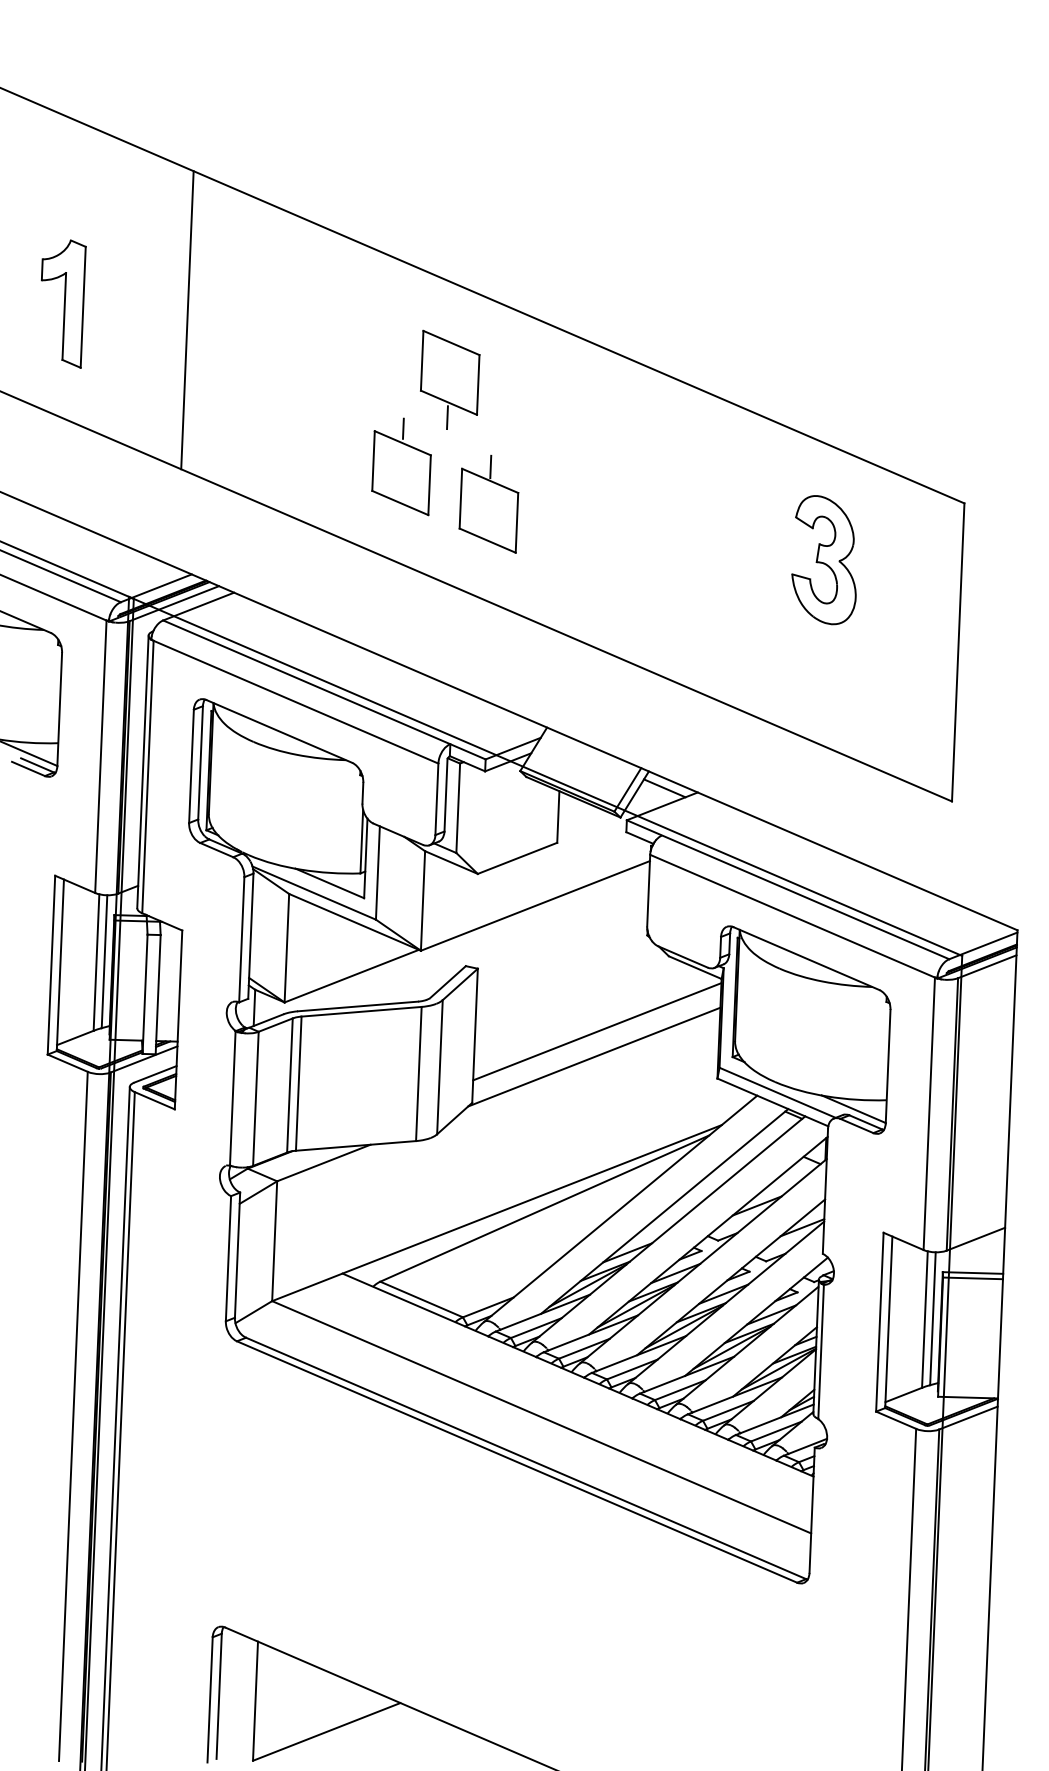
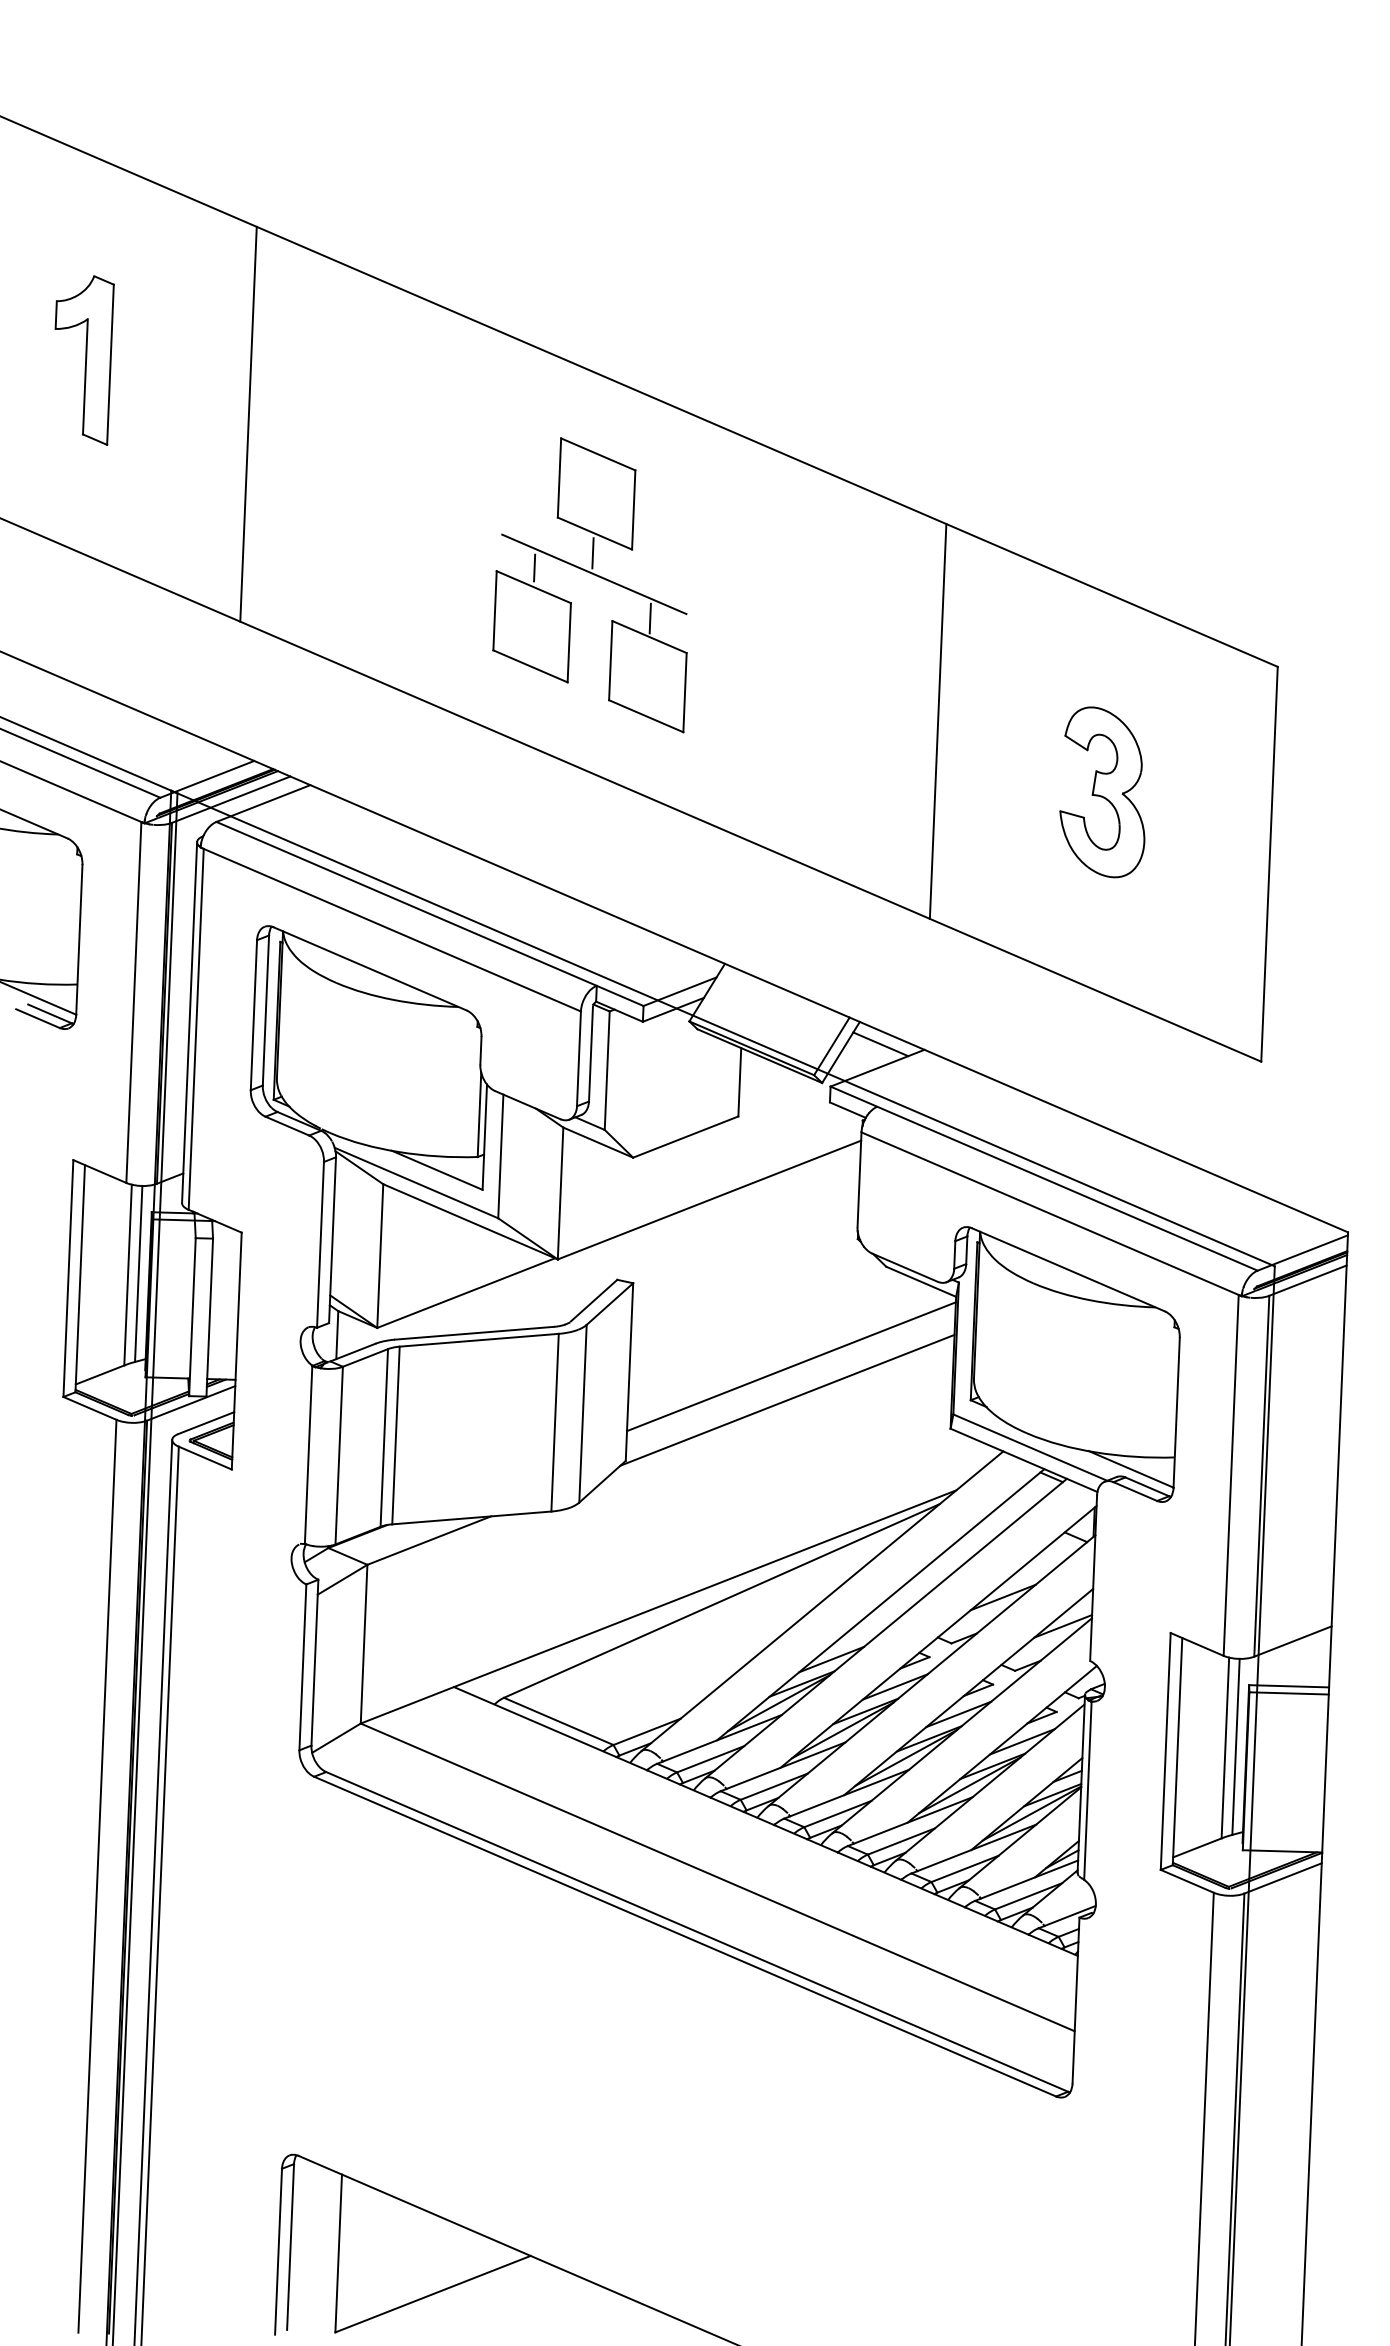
part: (63, 303) -> (84, 359), moved
line: (448, 433) -> (594, 574), added
line: (707, 544) -> (937, 721), added
part: (823, 560) -> (1101, 792), moved

